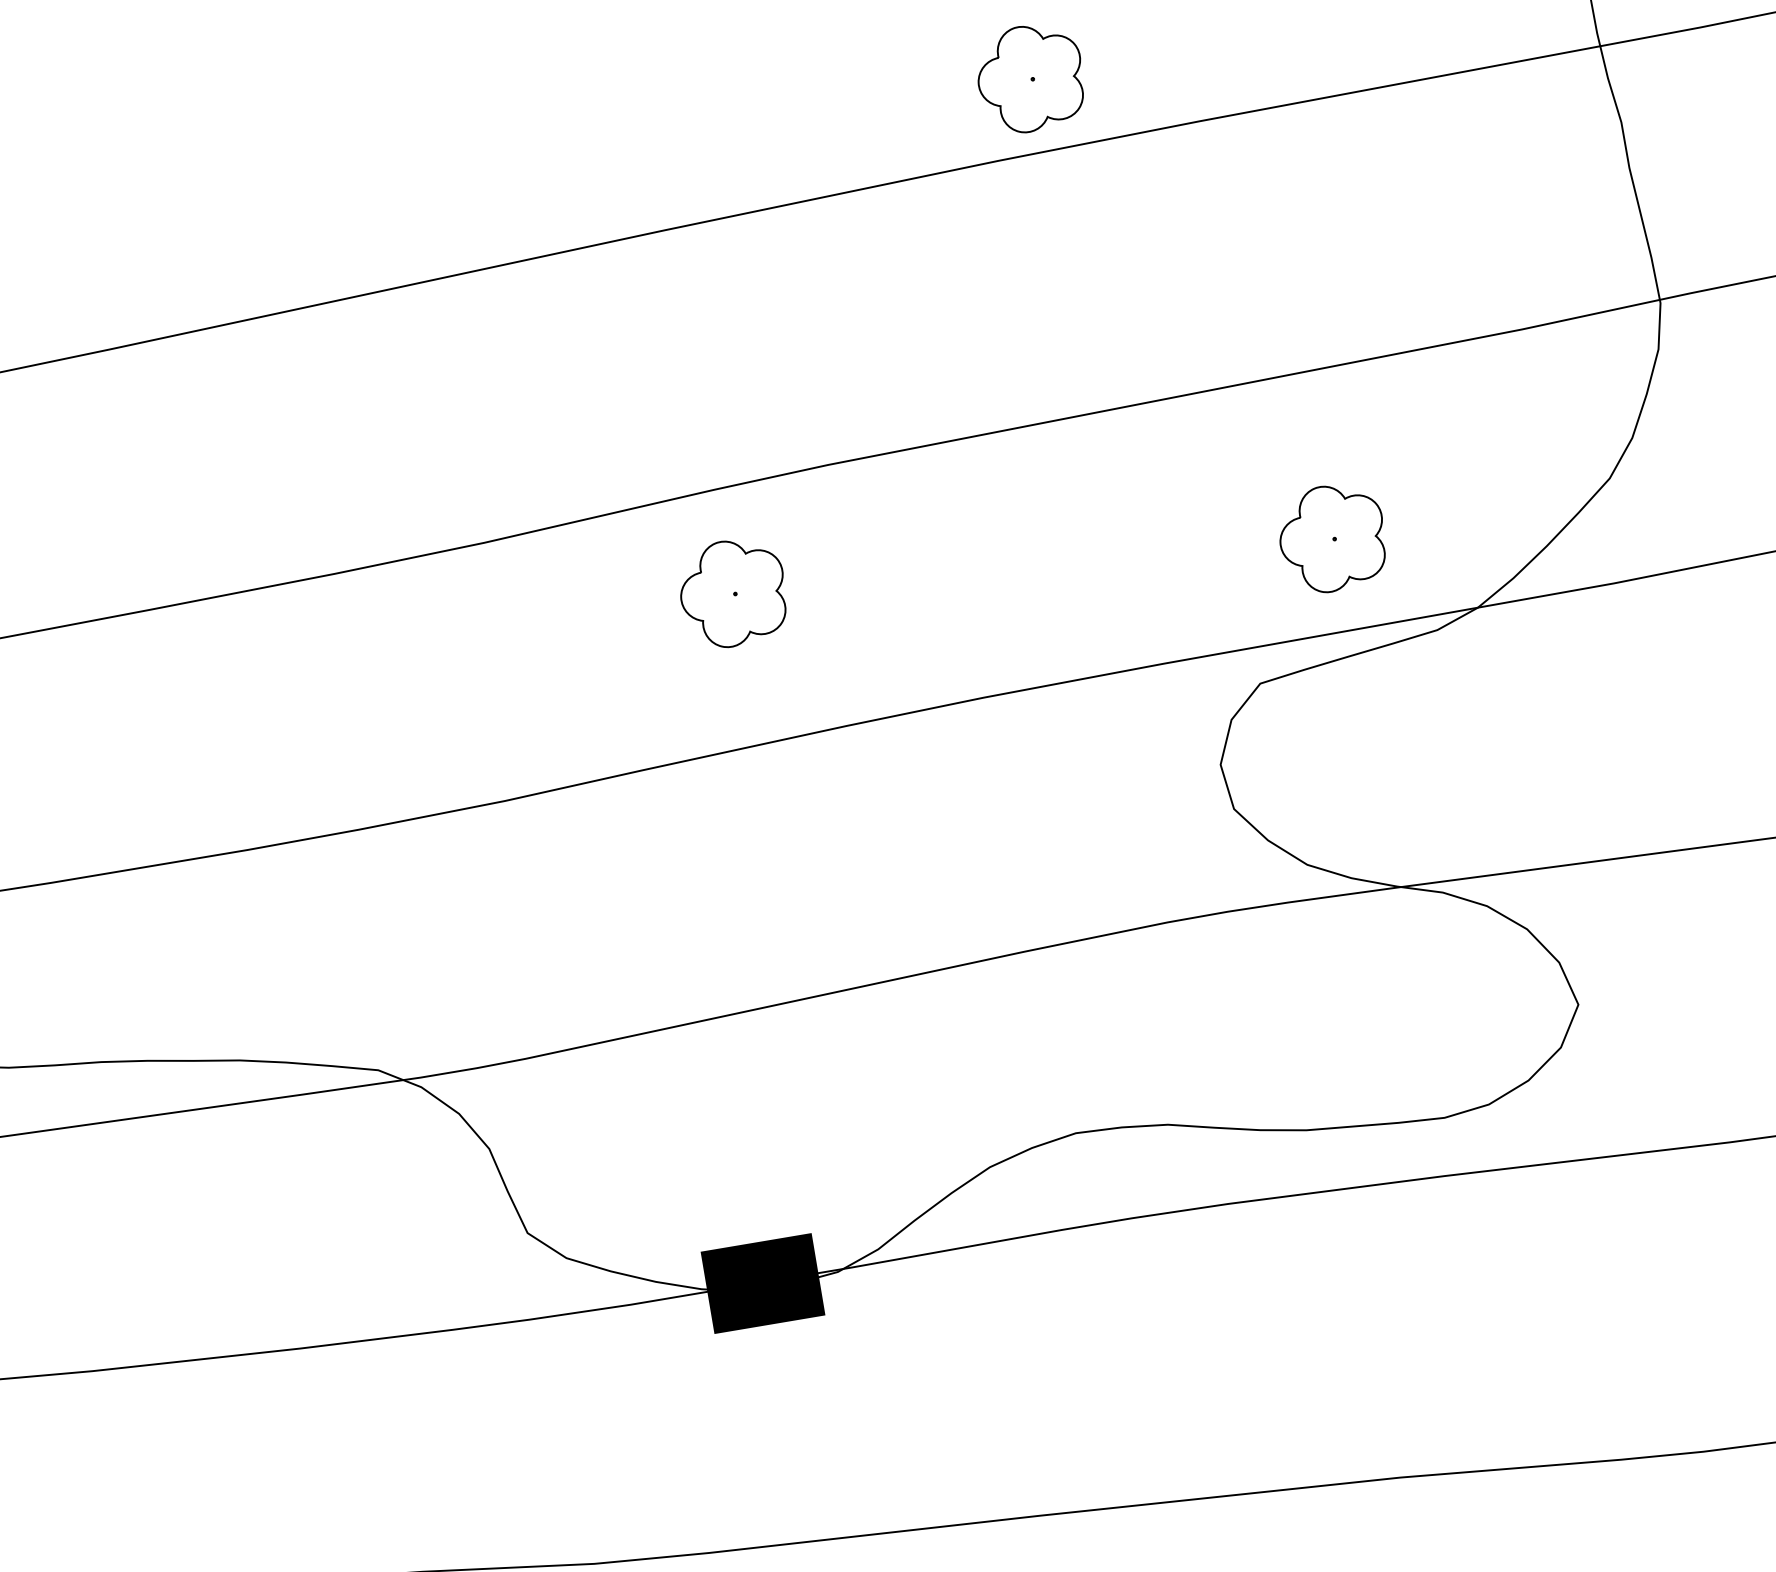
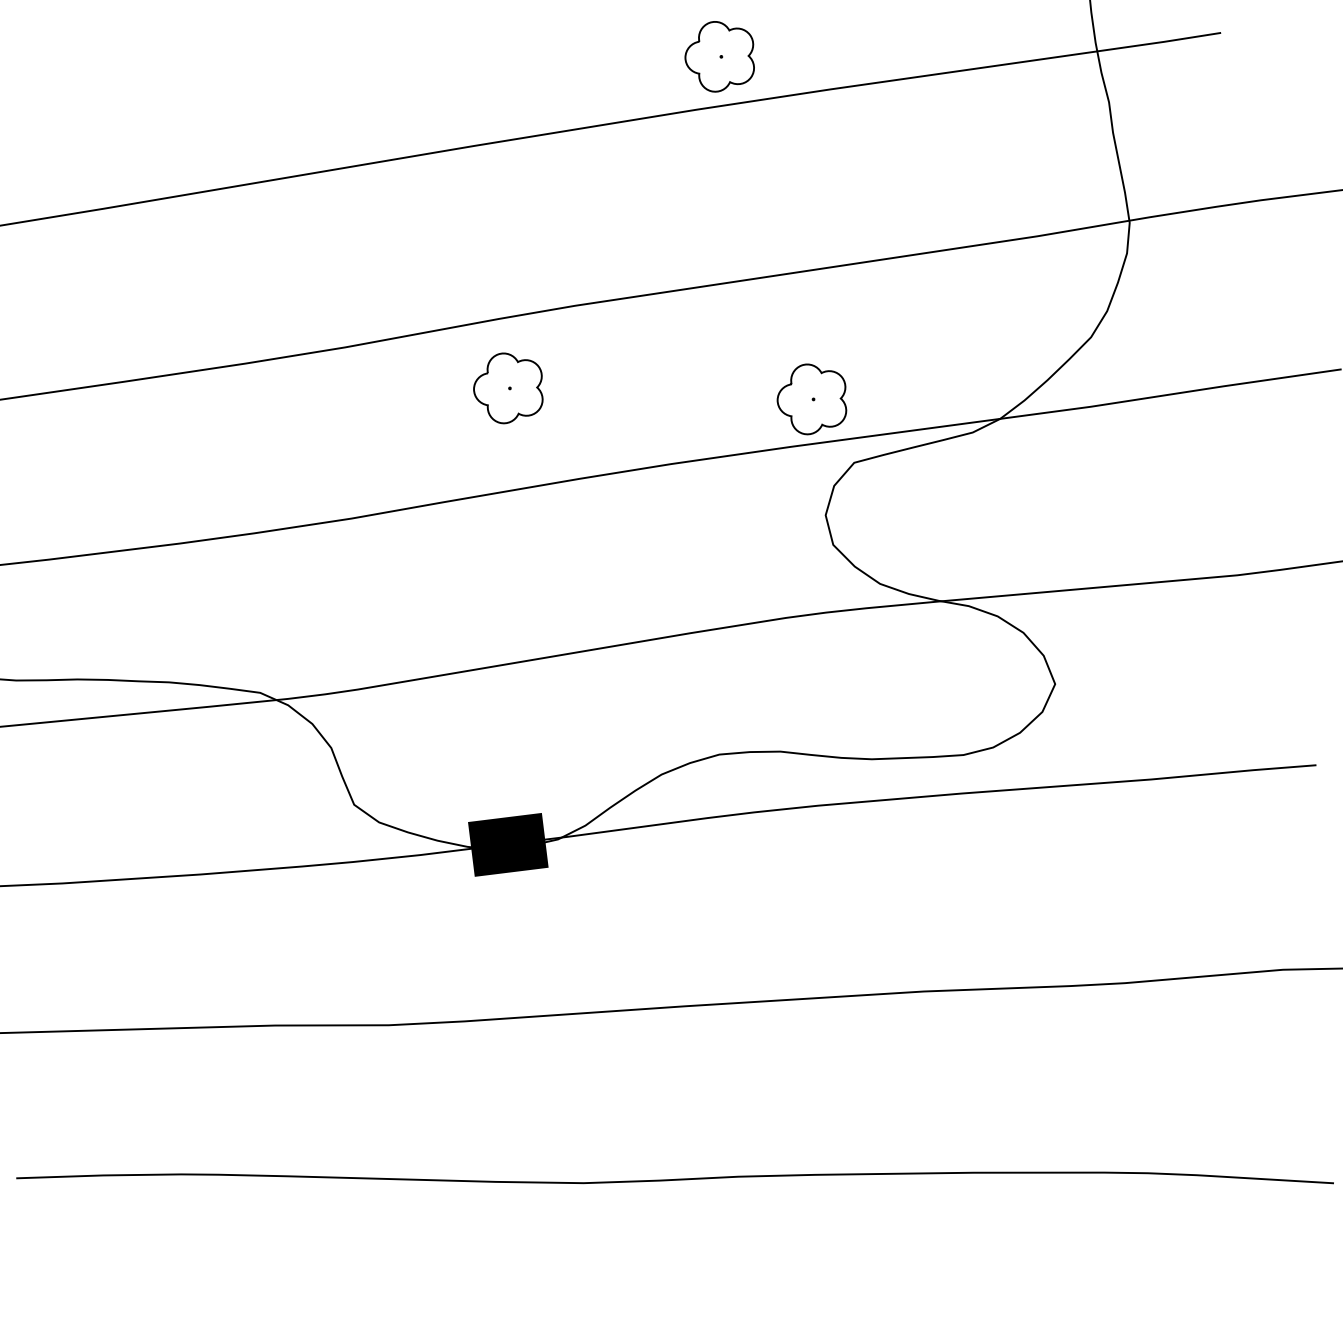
part: (1331, 539) -> (811, 399), moved

